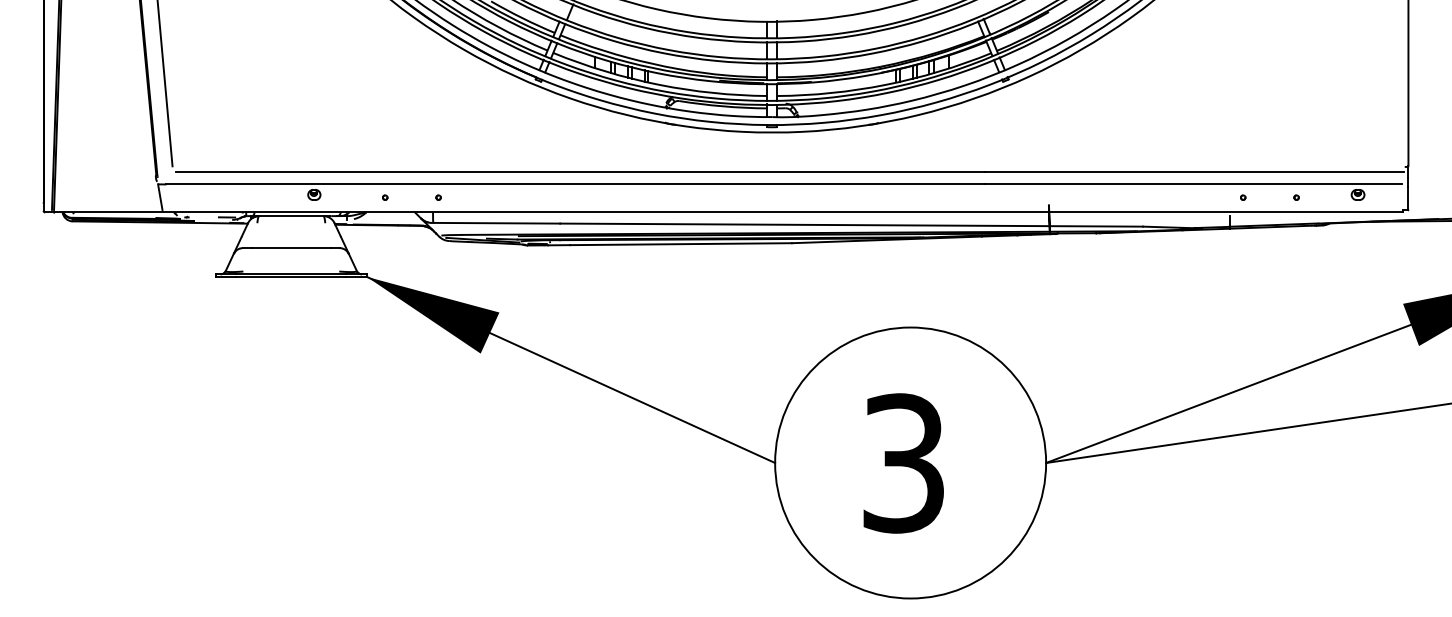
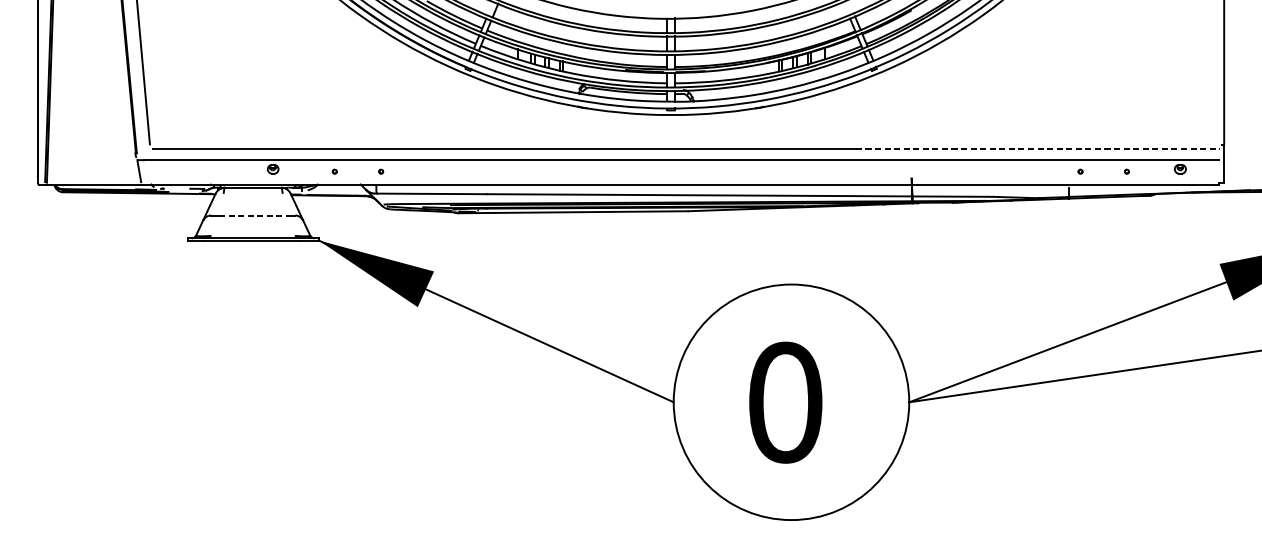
line: (1194, 171) -> (1038, 148), solid -> dashed
line: (291, 248) -> (253, 215), solid -> dashed
text: (904, 463) -> (786, 402), 3 -> 0

